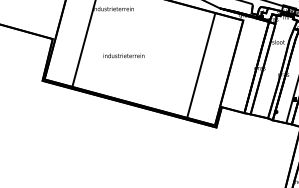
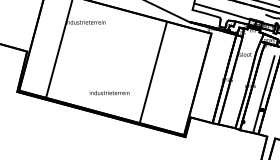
text: (123, 55) -> (109, 92), moved
line: (201, 65) -> (153, 72), moved

